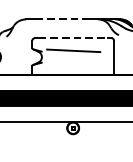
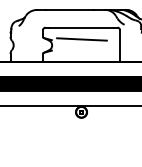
line: (60, 18) -> (69, 9), dashed -> solid
line: (73, 38) -> (81, 27), dashed -> solid

